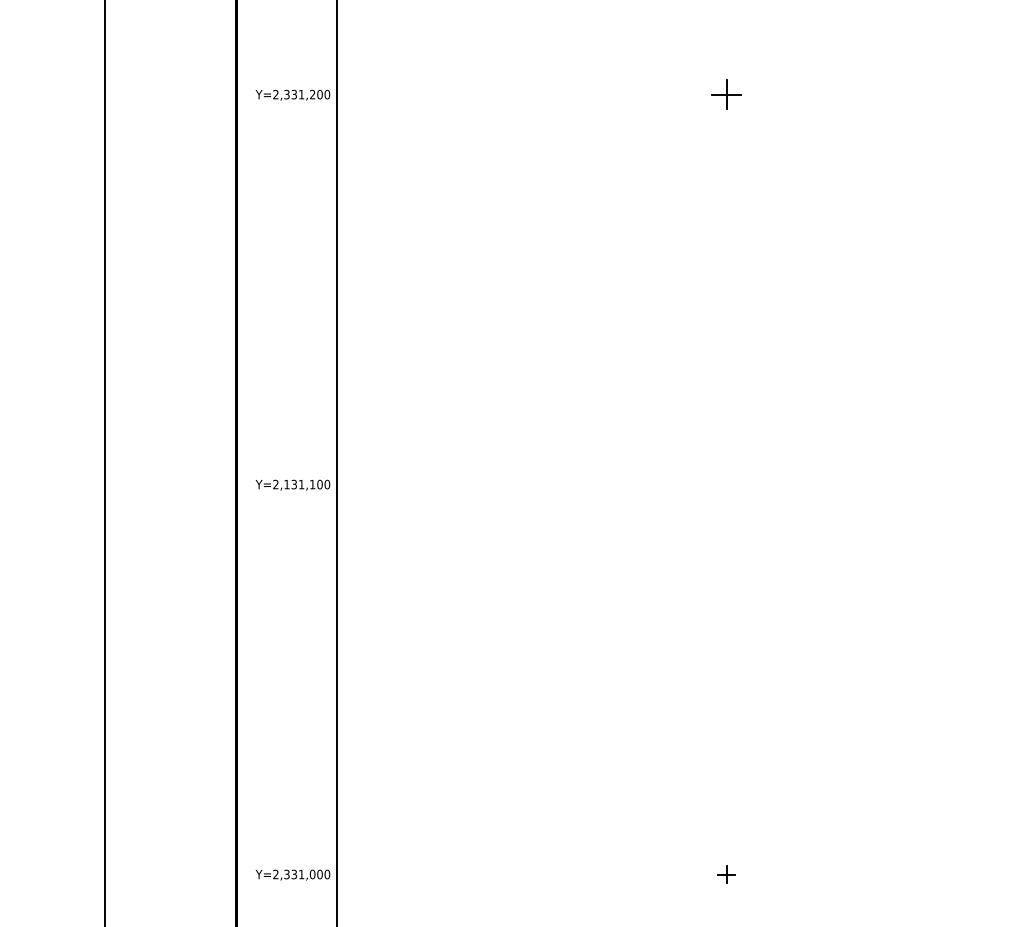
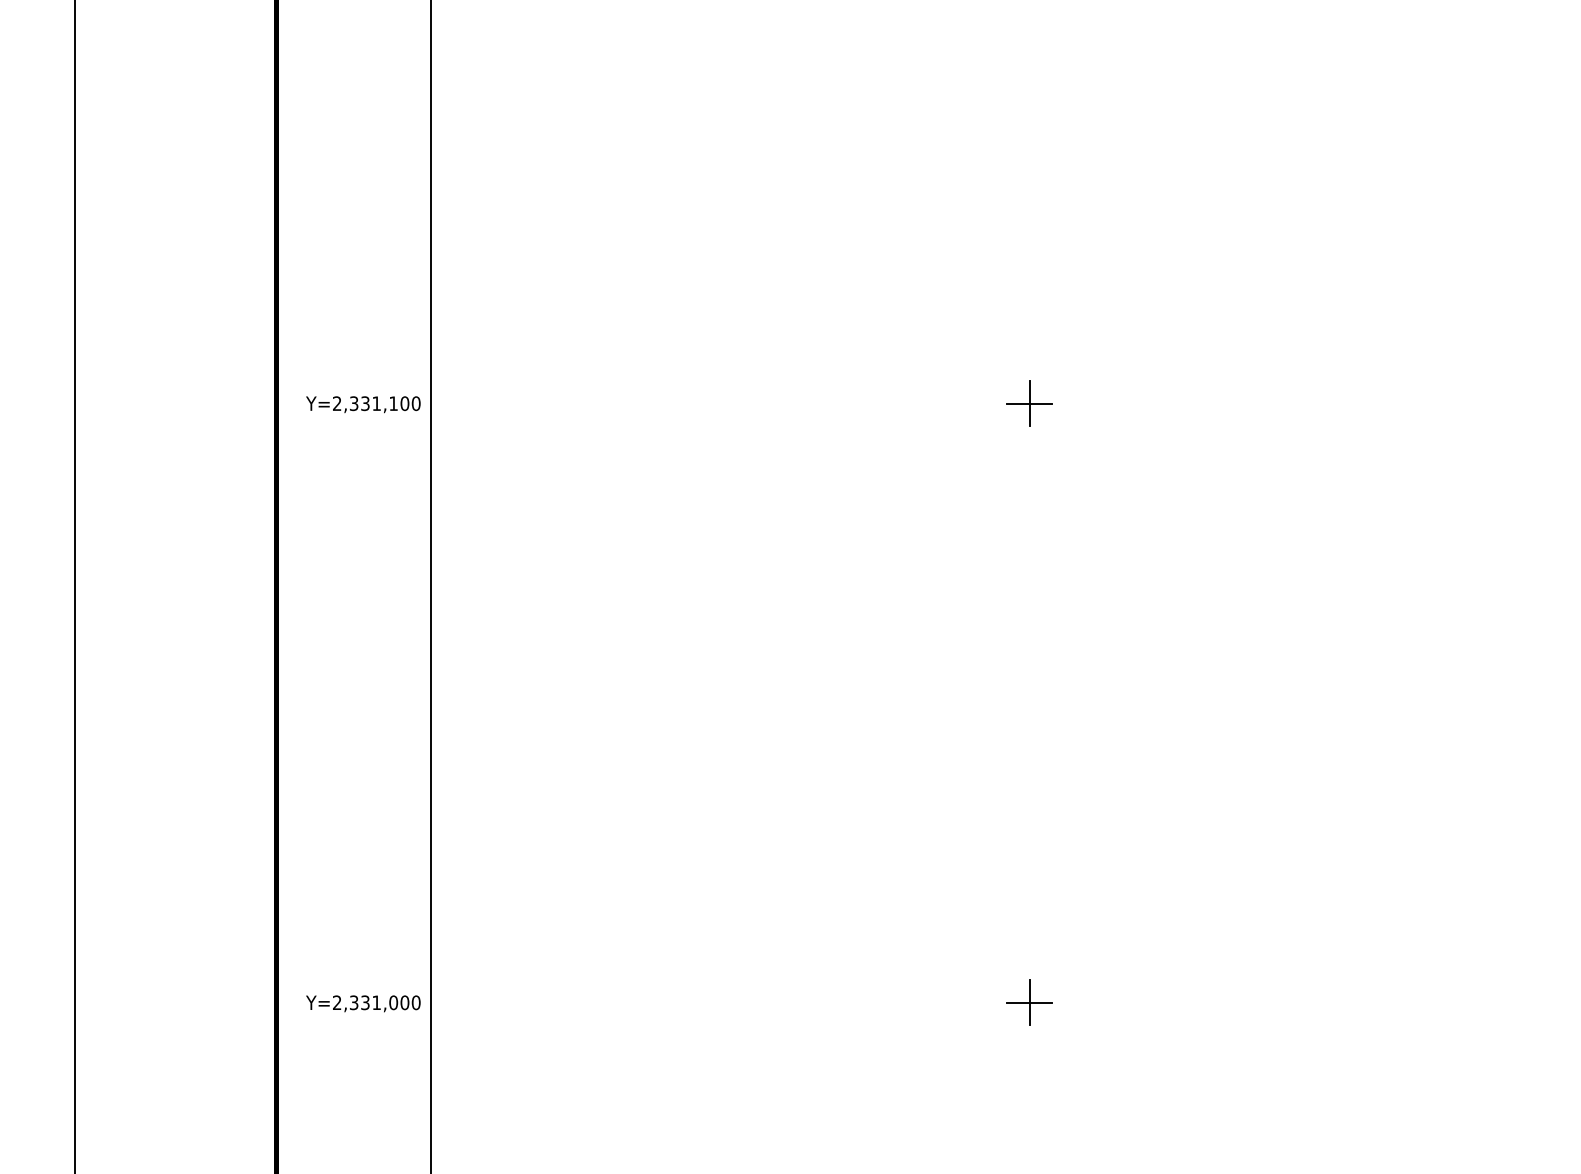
text: (286, 484) -> (353, 403), Y=2,131,100 -> Y=2,331,100
part: (726, 484) -> (1029, 403), added
part: (726, 874) -> (1029, 1002), size x1.67

